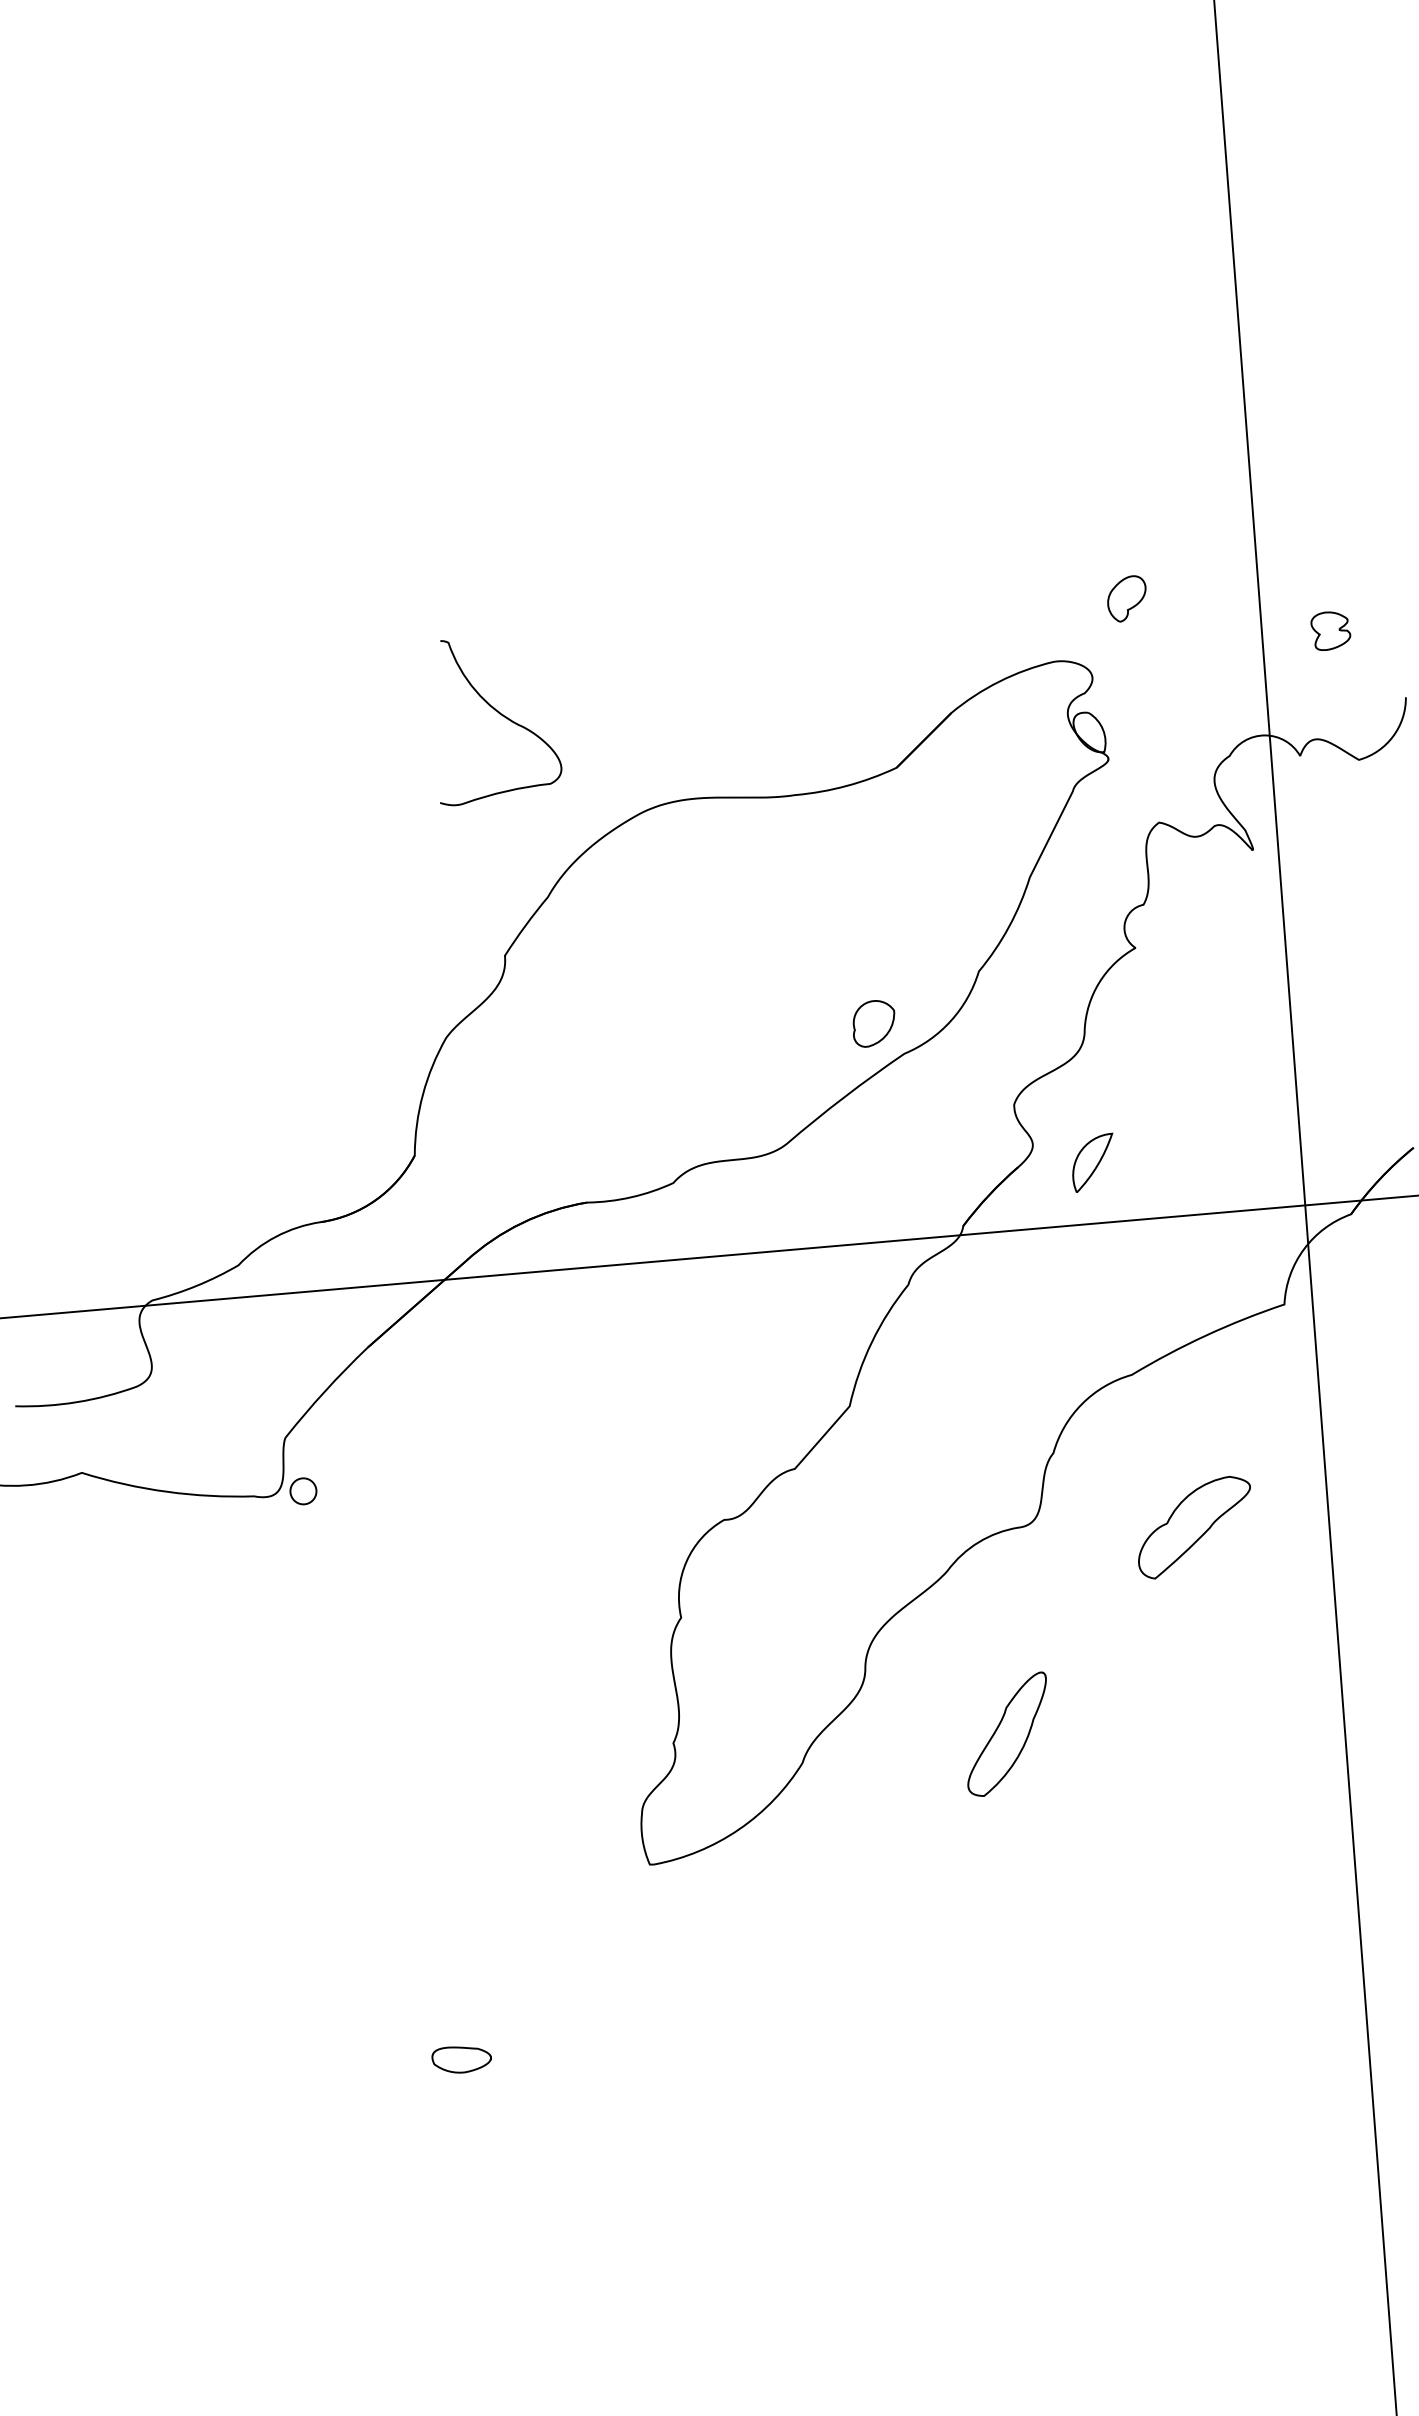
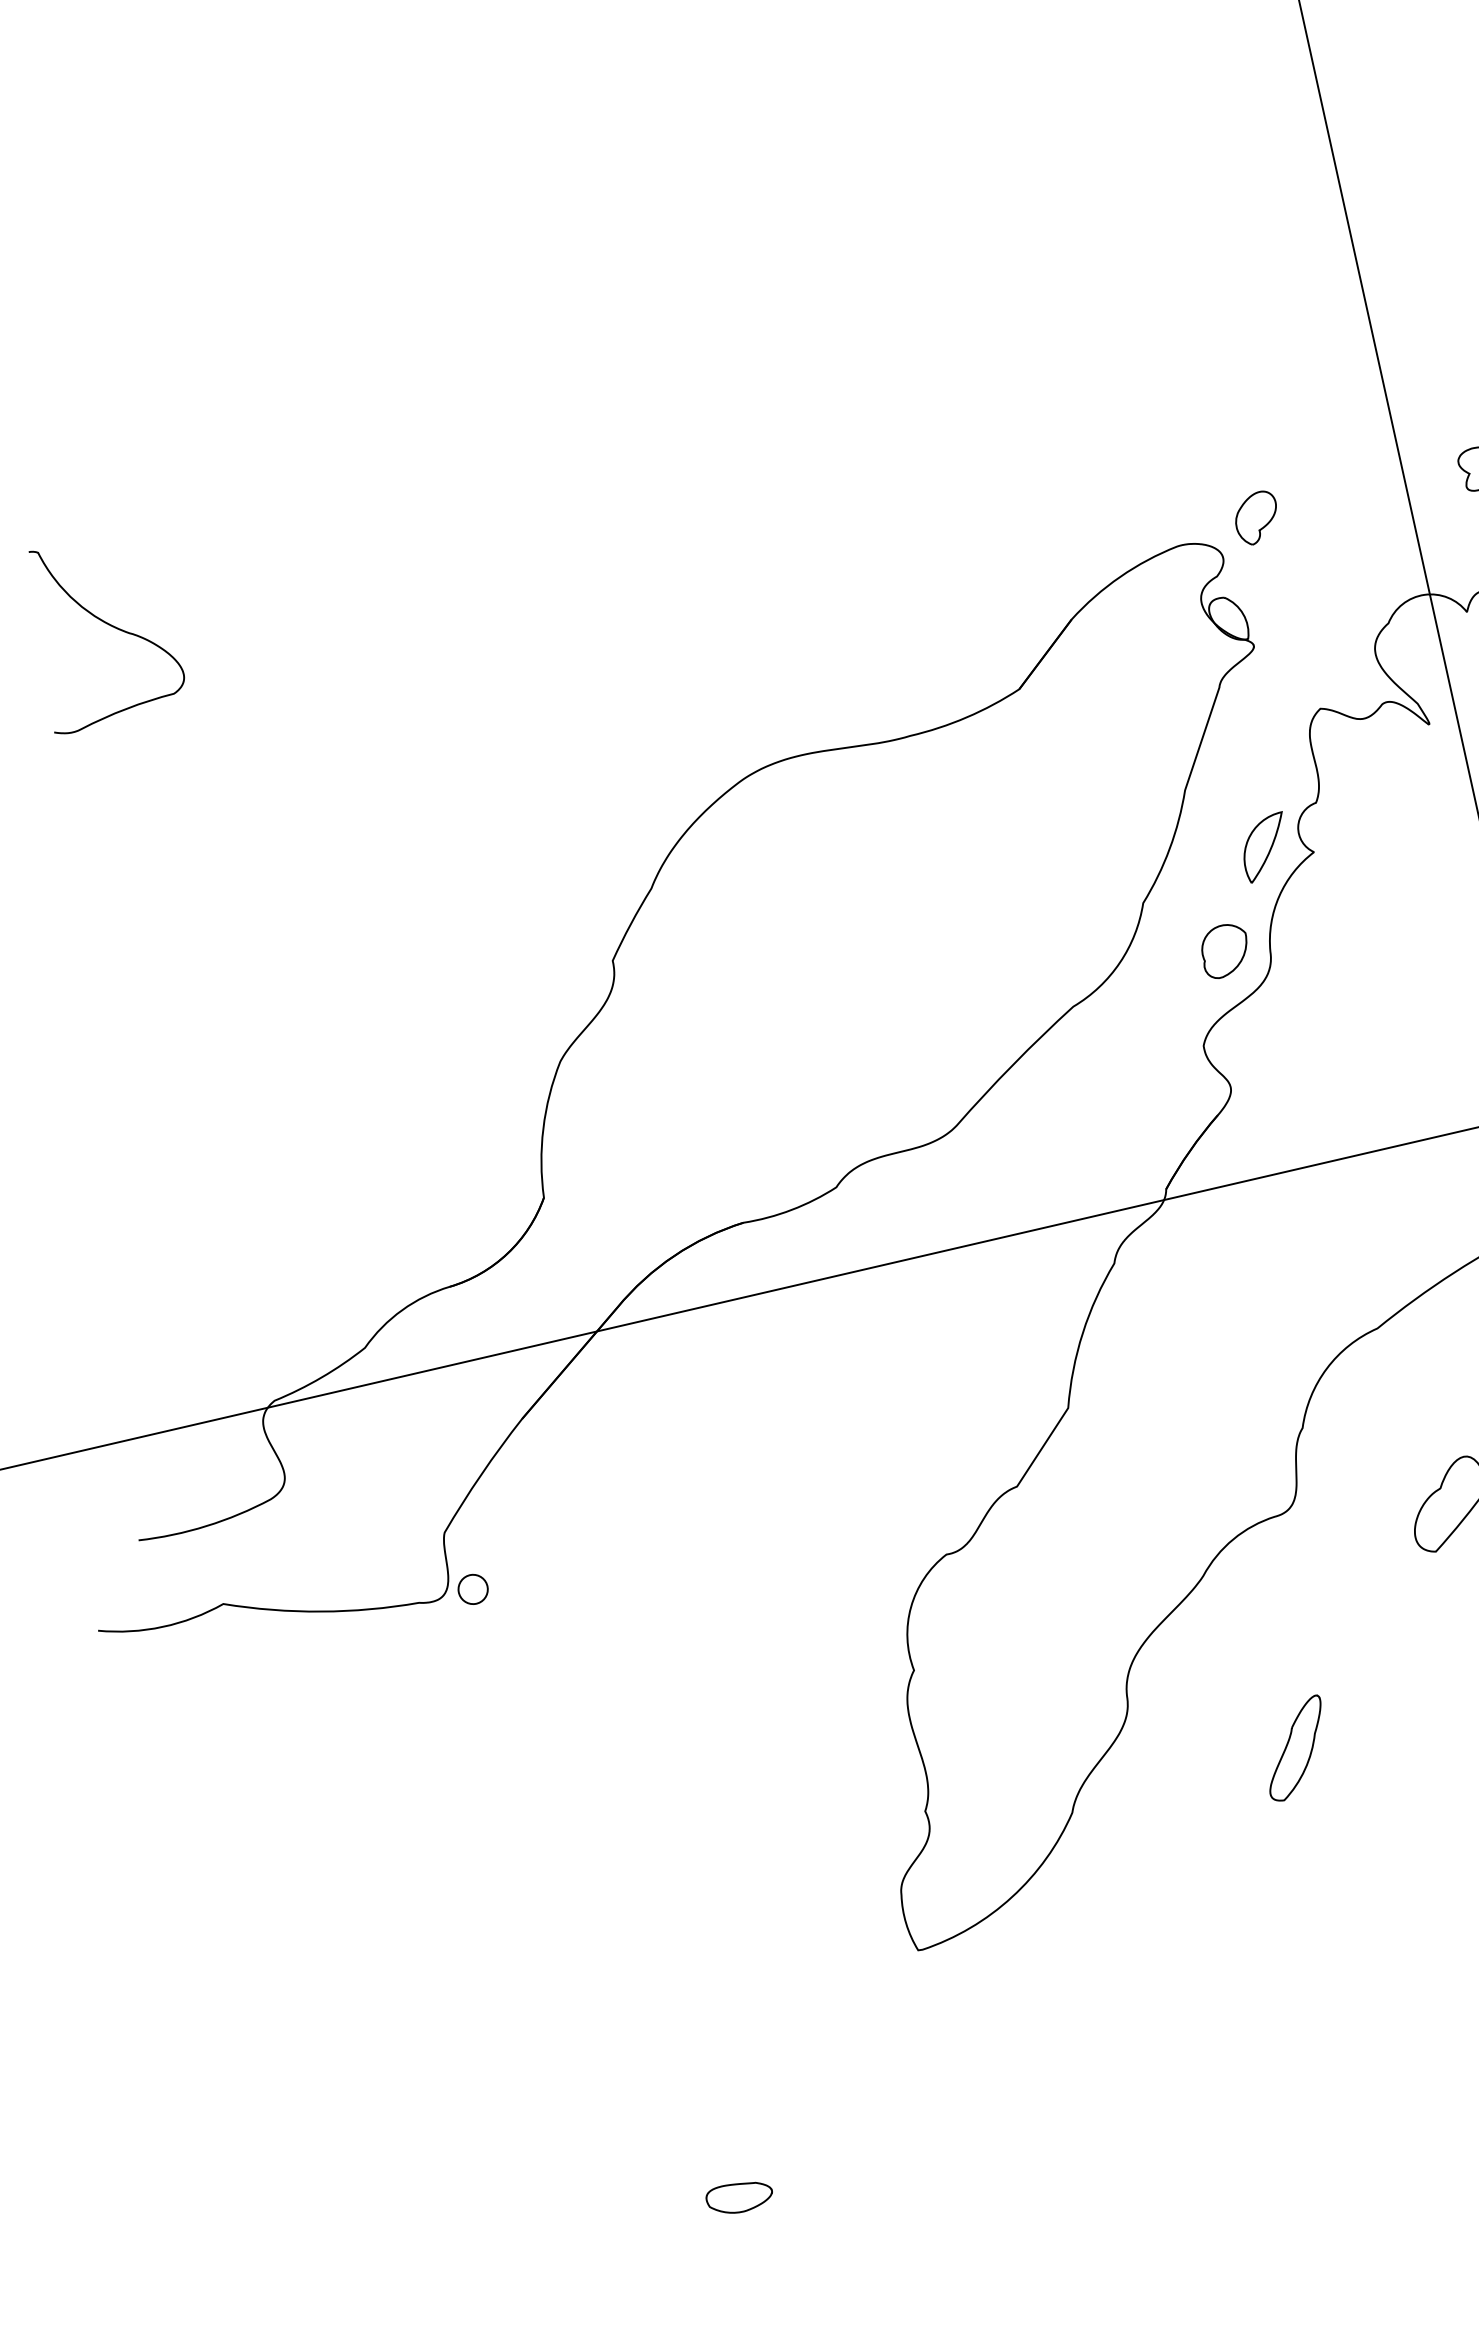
part: (1126, 598) -> (1256, 517), moved
curve: (505, 718) -> (113, 628), moved
part: (873, 1023) -> (1224, 950), moved
part: (1092, 1162) -> (1264, 847), moved
part: (1006, 1734) -> (1294, 1748), size x0.71

